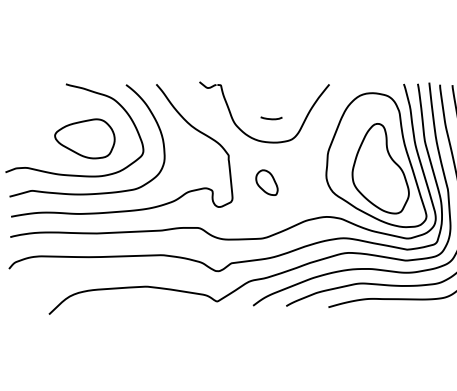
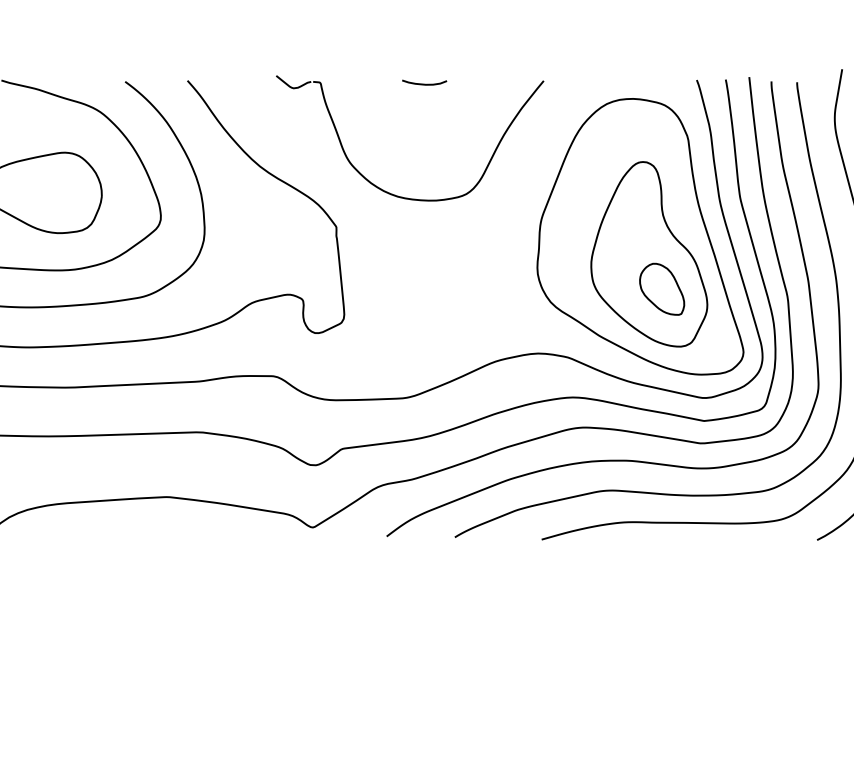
curve: (271, 118) -> (424, 83), moved
part: (266, 182) -> (661, 288), moved

